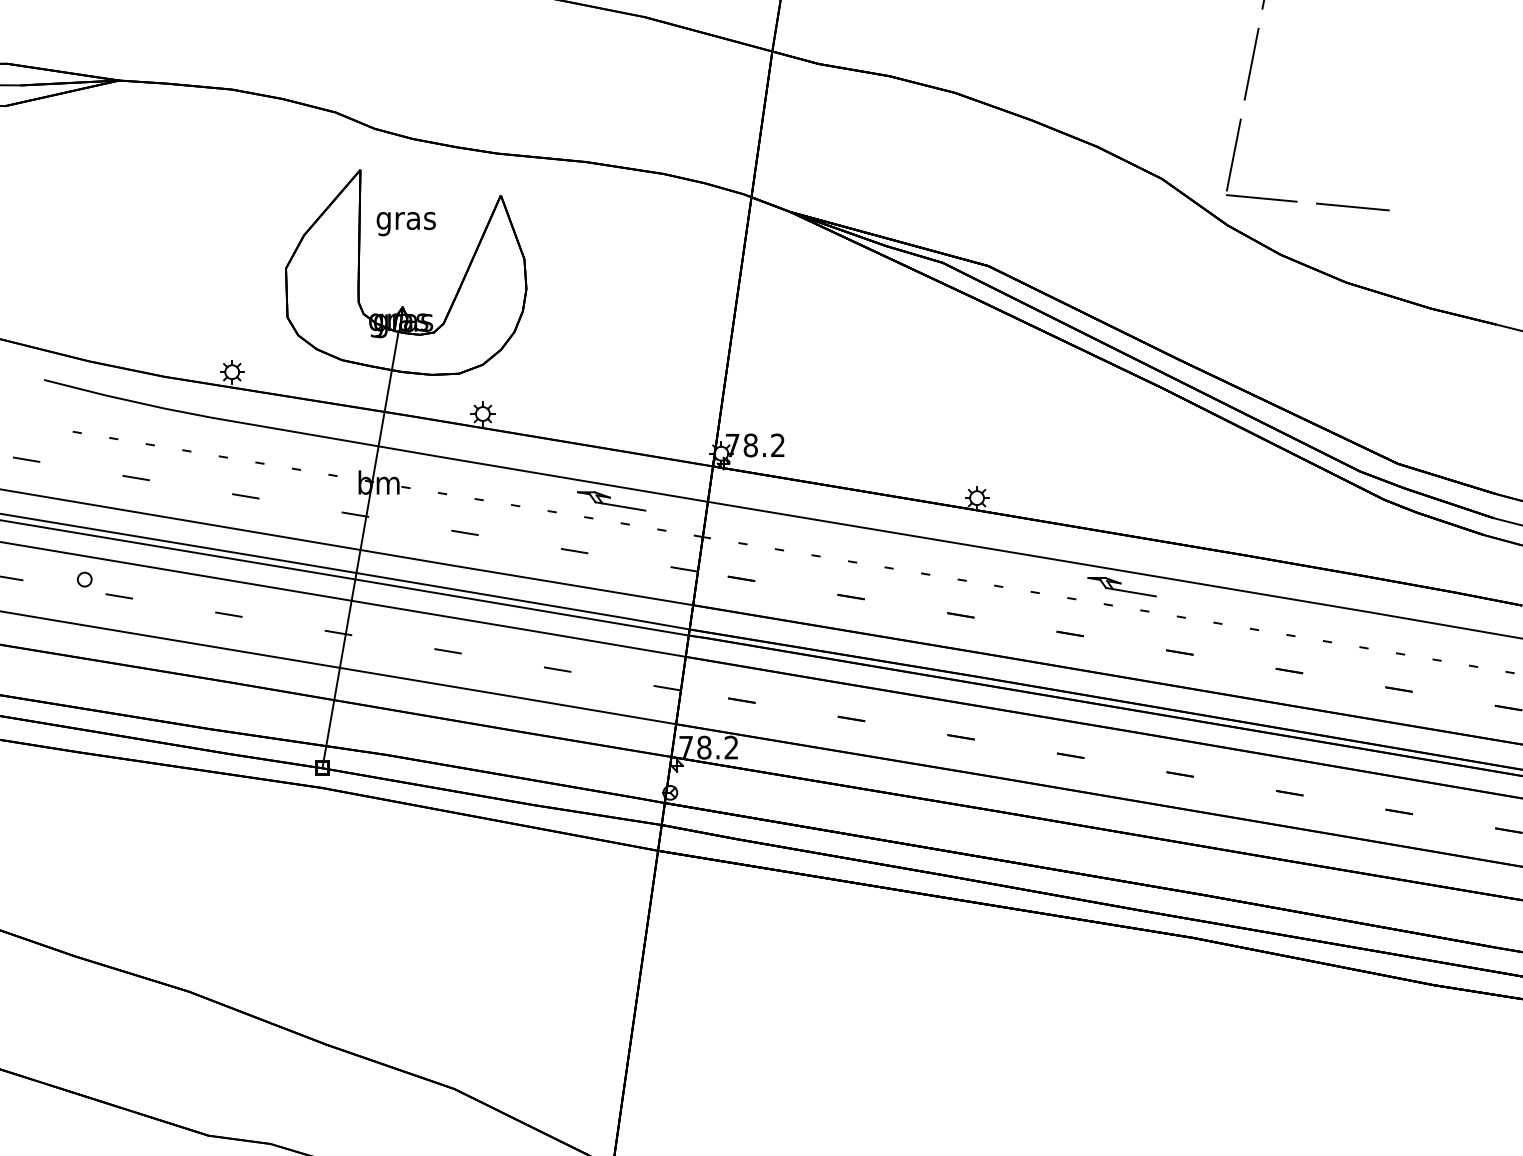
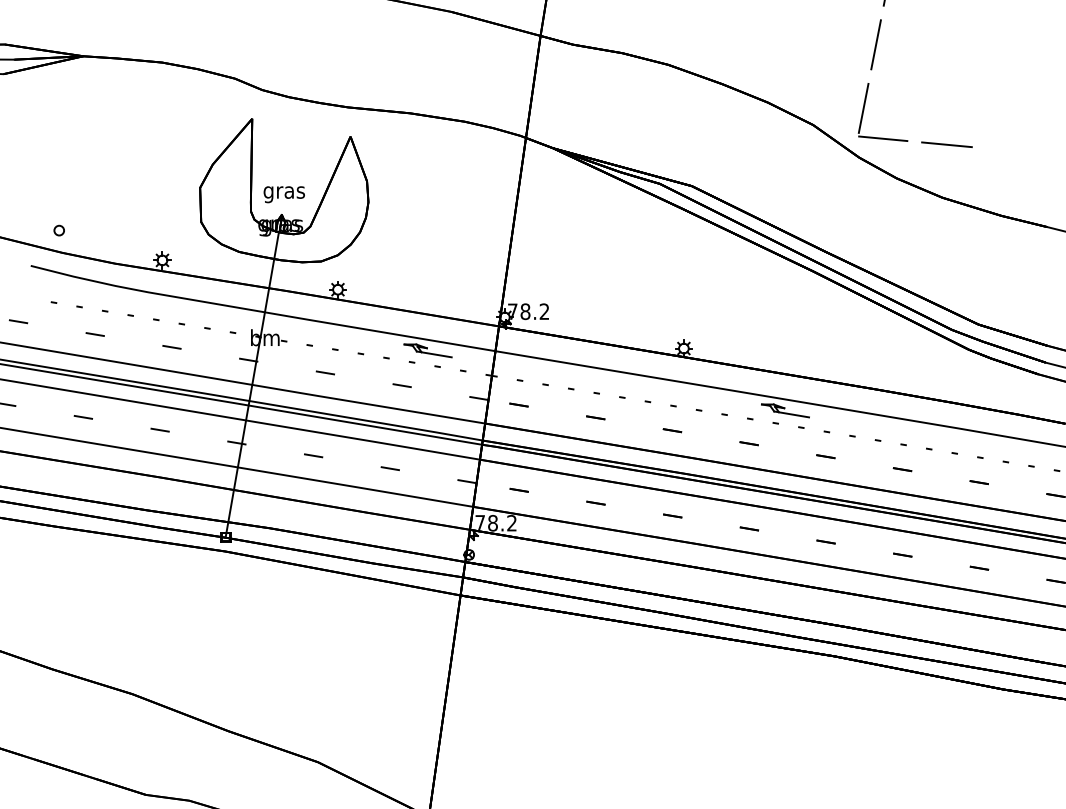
text: (405, 223) -> (283, 194), moved
part: (83, 579) -> (58, 230), moved

